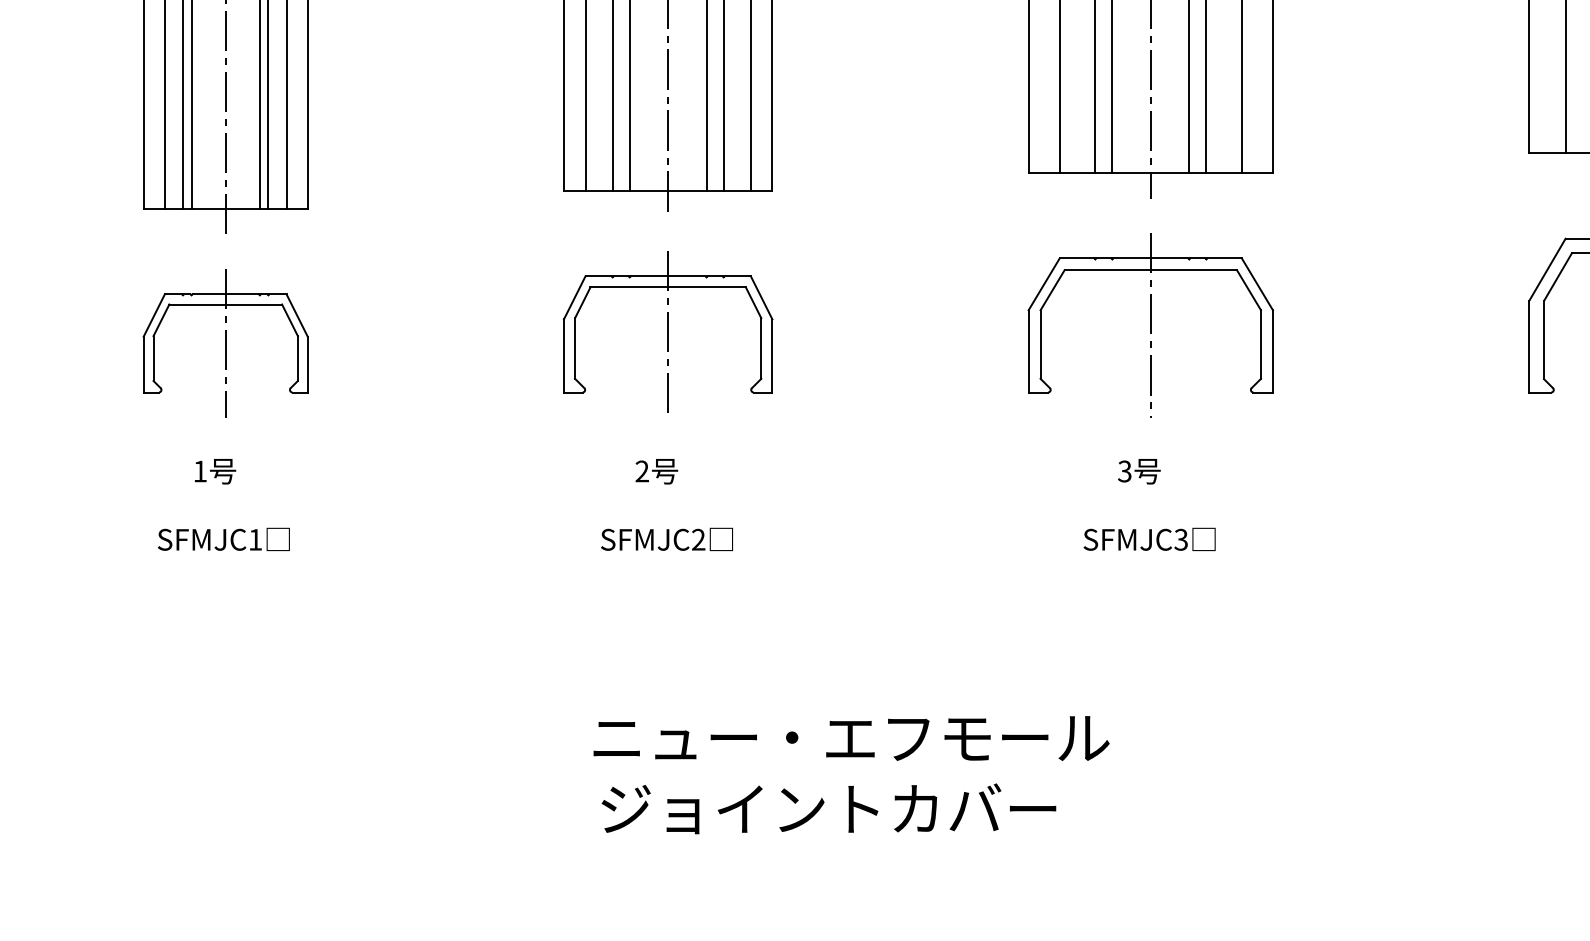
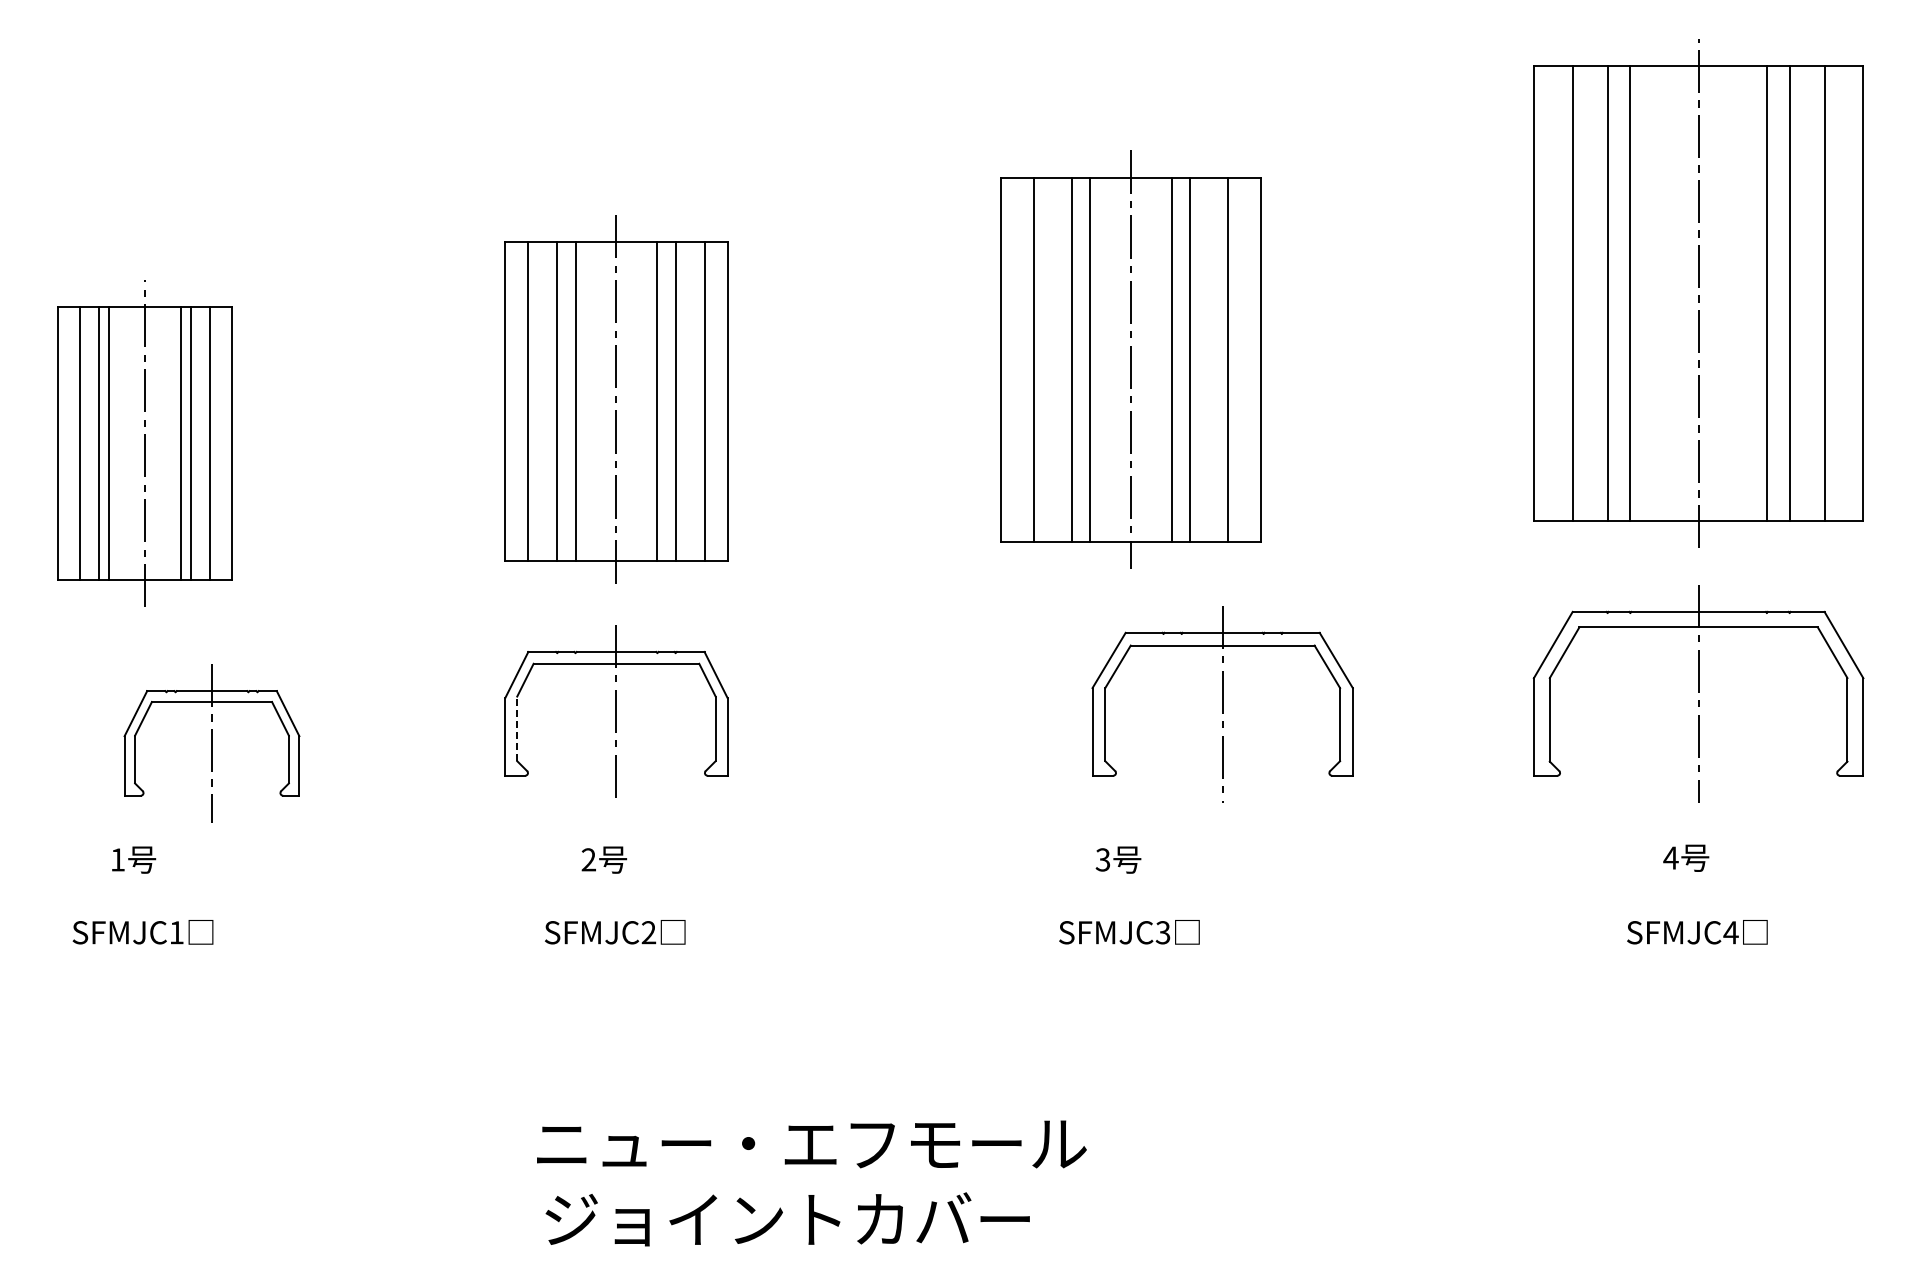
part: (1150, 325) -> (1222, 704), moved
part: (225, 343) -> (211, 743), moved
line: (575, 348) -> (517, 728), solid -> dashed

